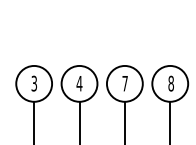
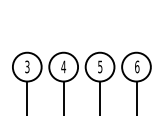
text: (125, 83) -> (100, 66), 7 -> 5
text: (171, 83) -> (137, 66), 8 -> 6

